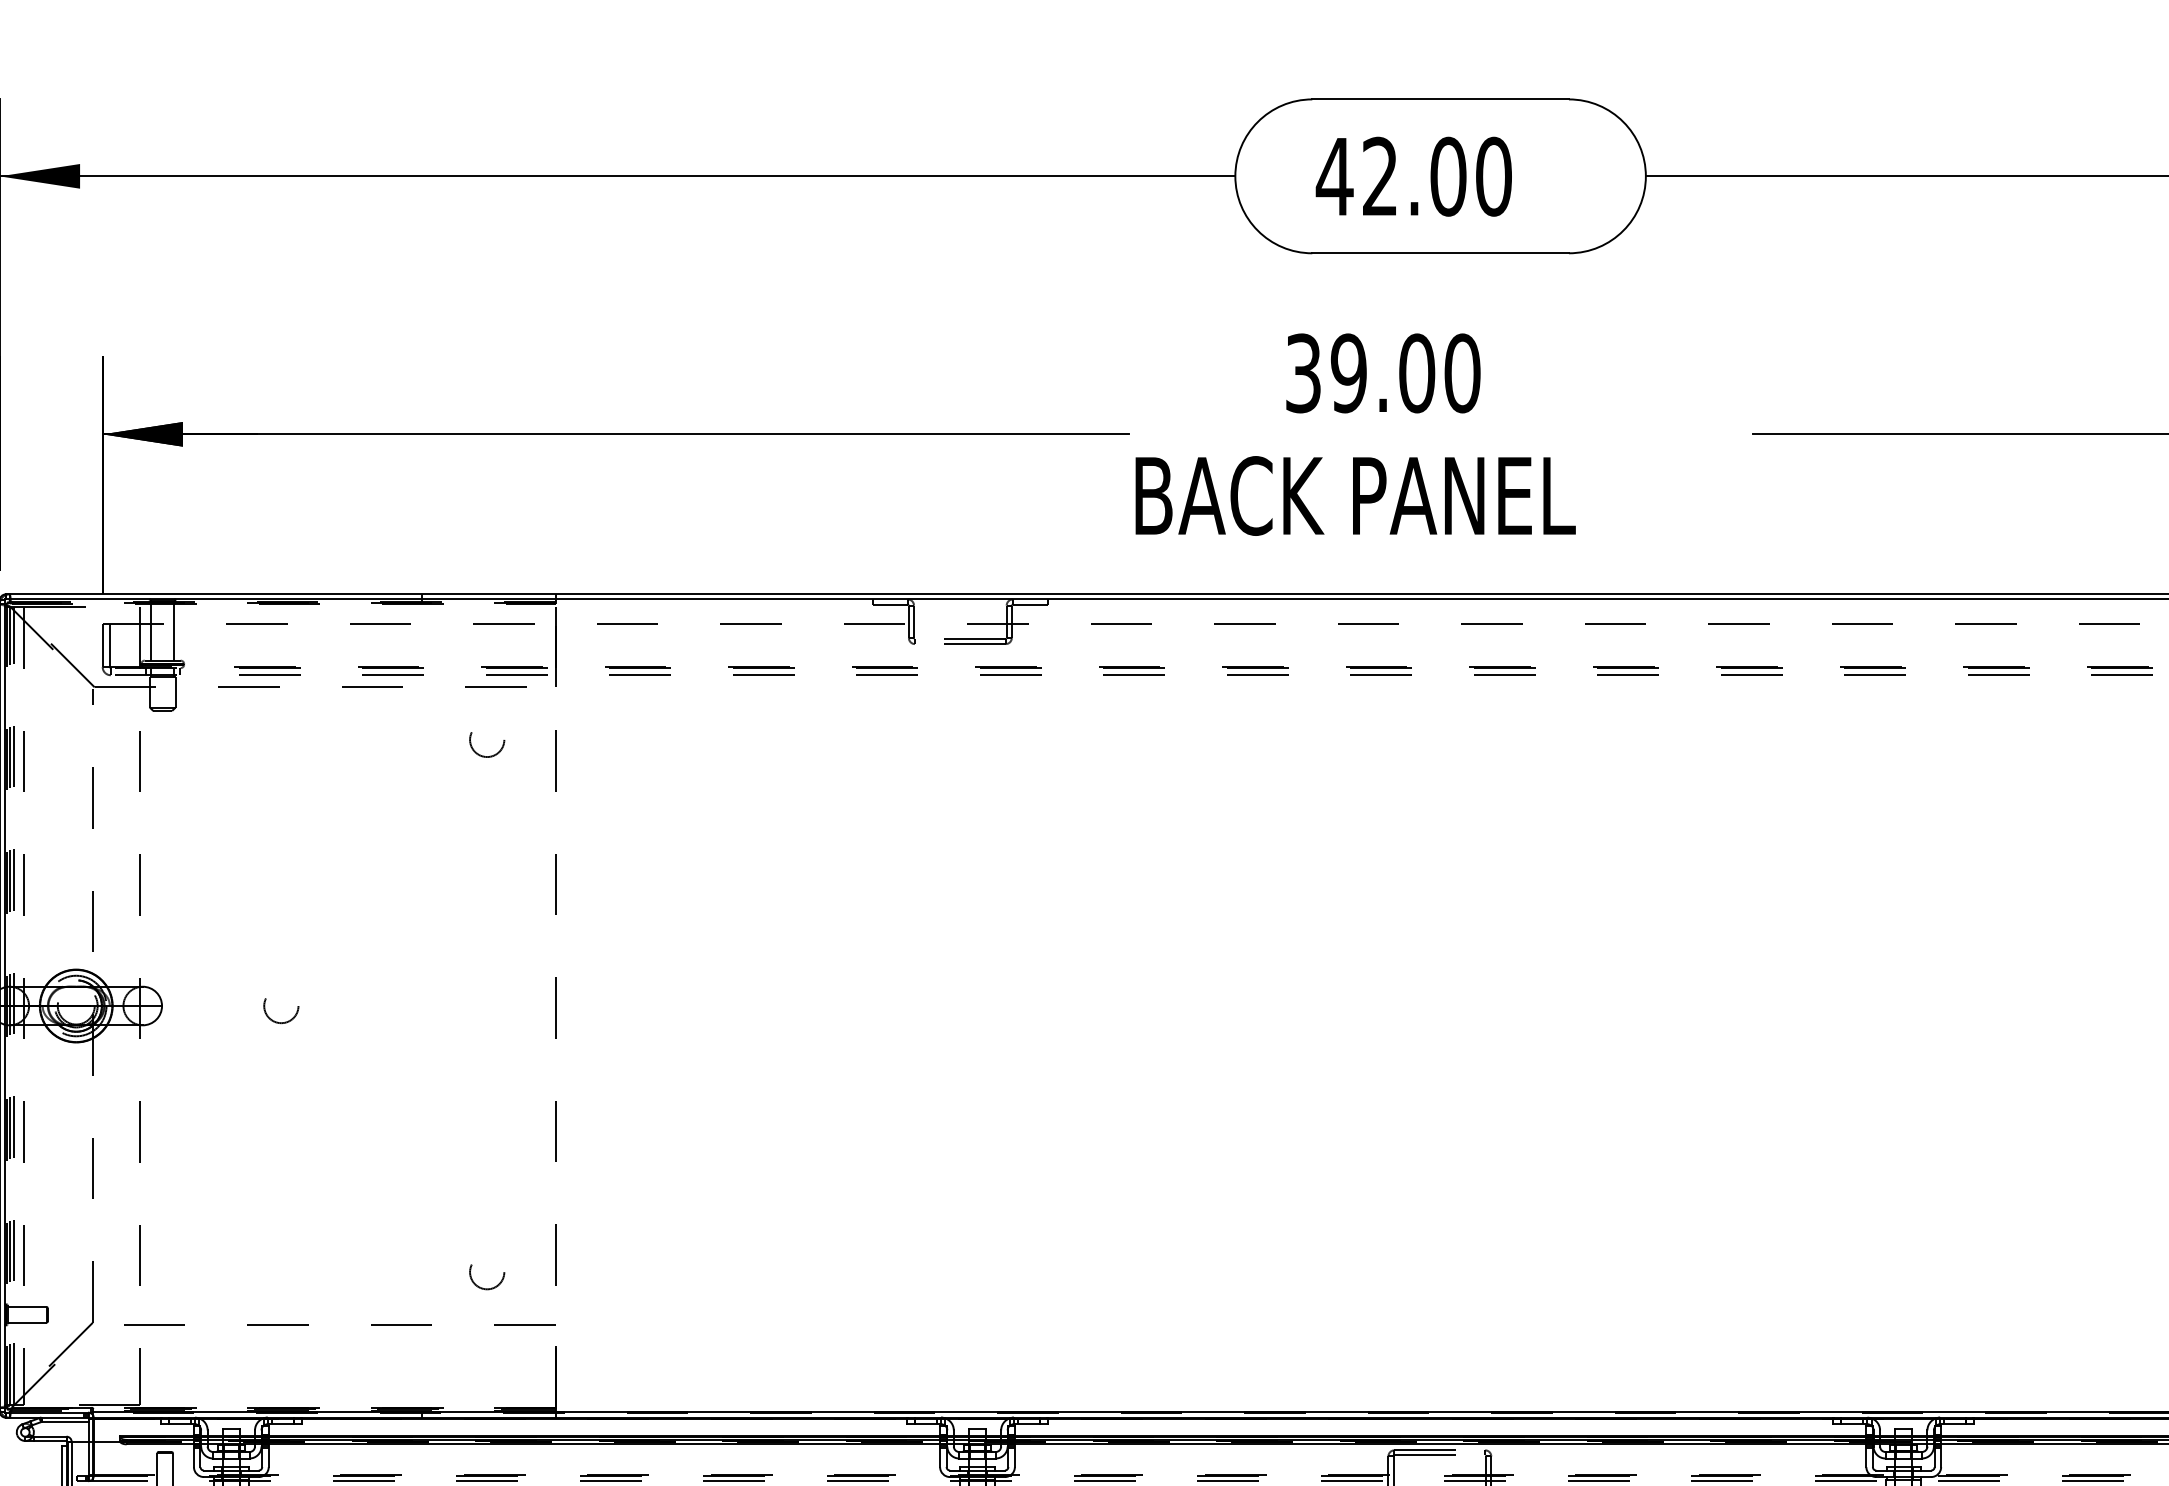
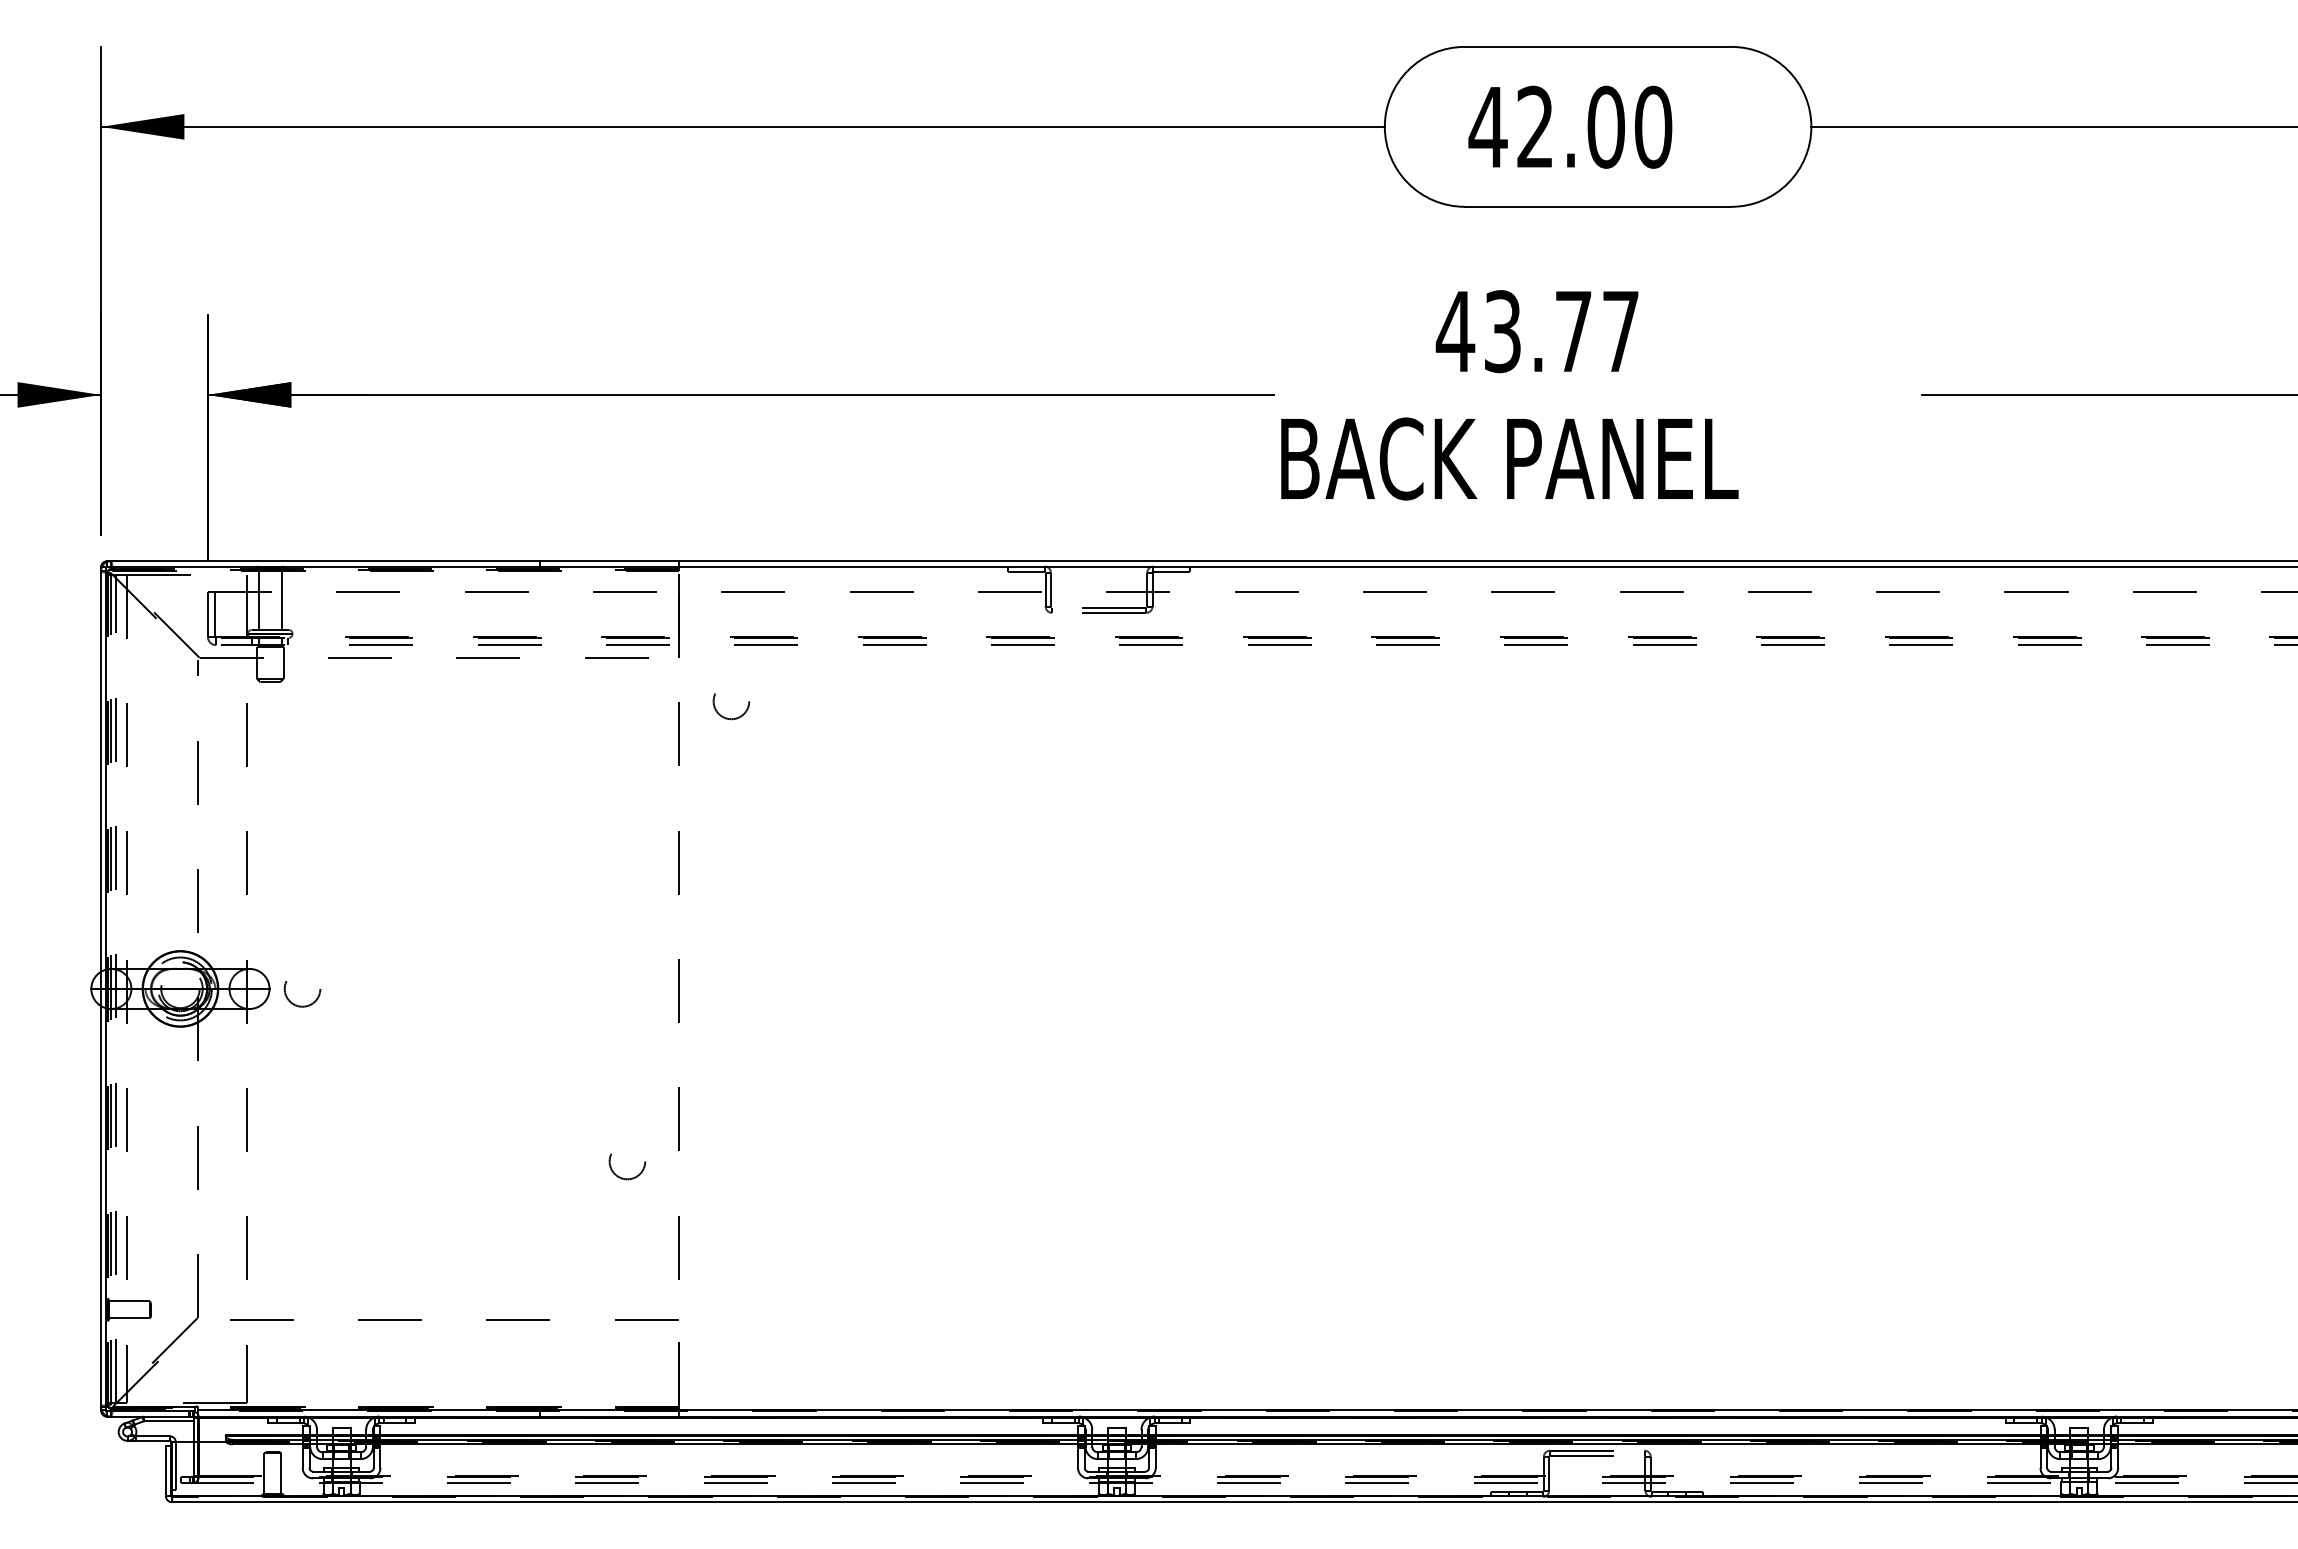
text: (1382, 373) -> (1537, 331), 39.00 -> 43.77
circle: (487, 744) -> (731, 706), moved
circle: (281, 1011) -> (302, 994), moved
circle: (487, 1276) -> (627, 1166), moved

